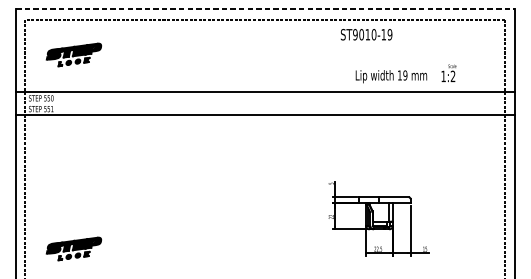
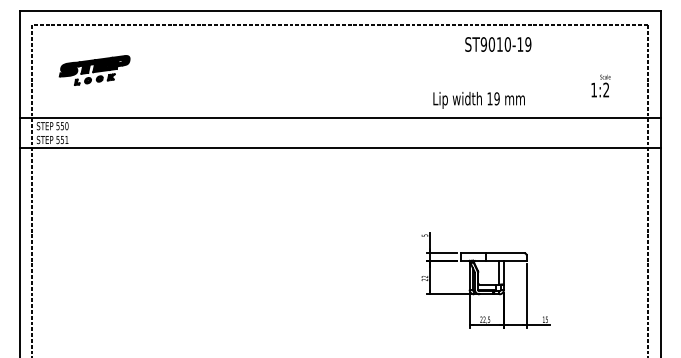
line: (265, 8) -> (340, 10), dashed -> solid
text: (366, 34) -> (498, 44), moved
text: (448, 72) -> (600, 85), moved
text: (390, 76) -> (478, 99), moved
part: (73, 248) -> (94, 319), removed

